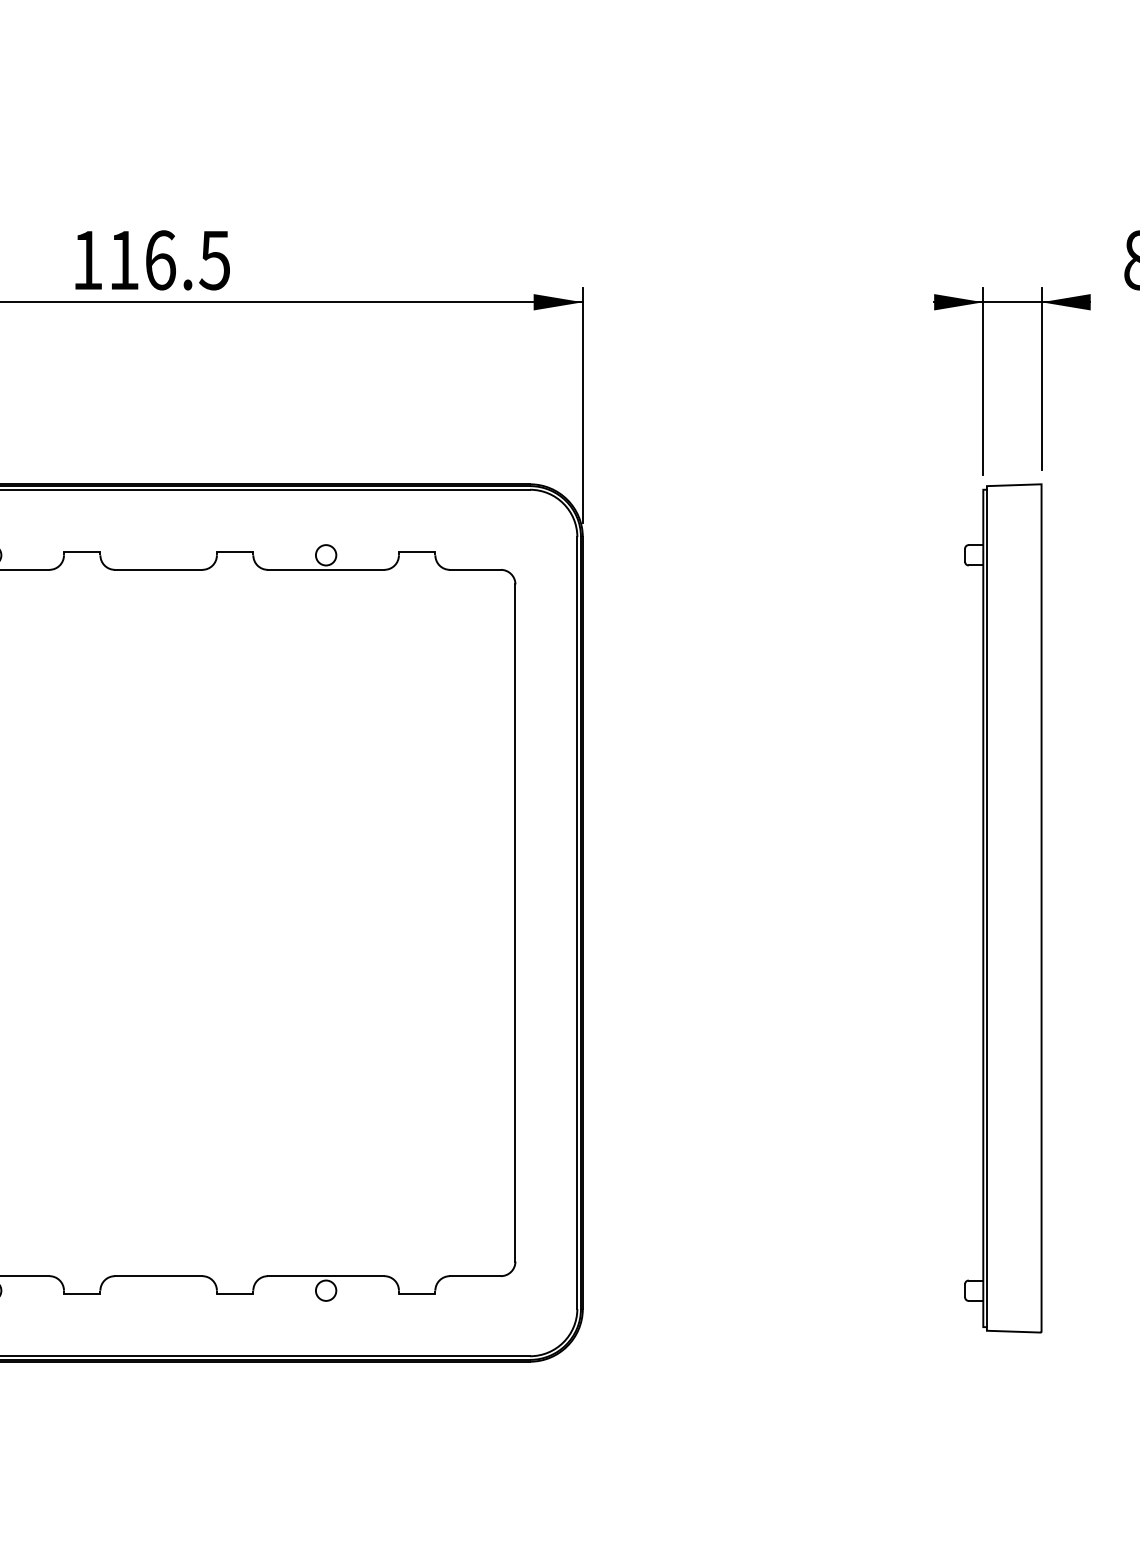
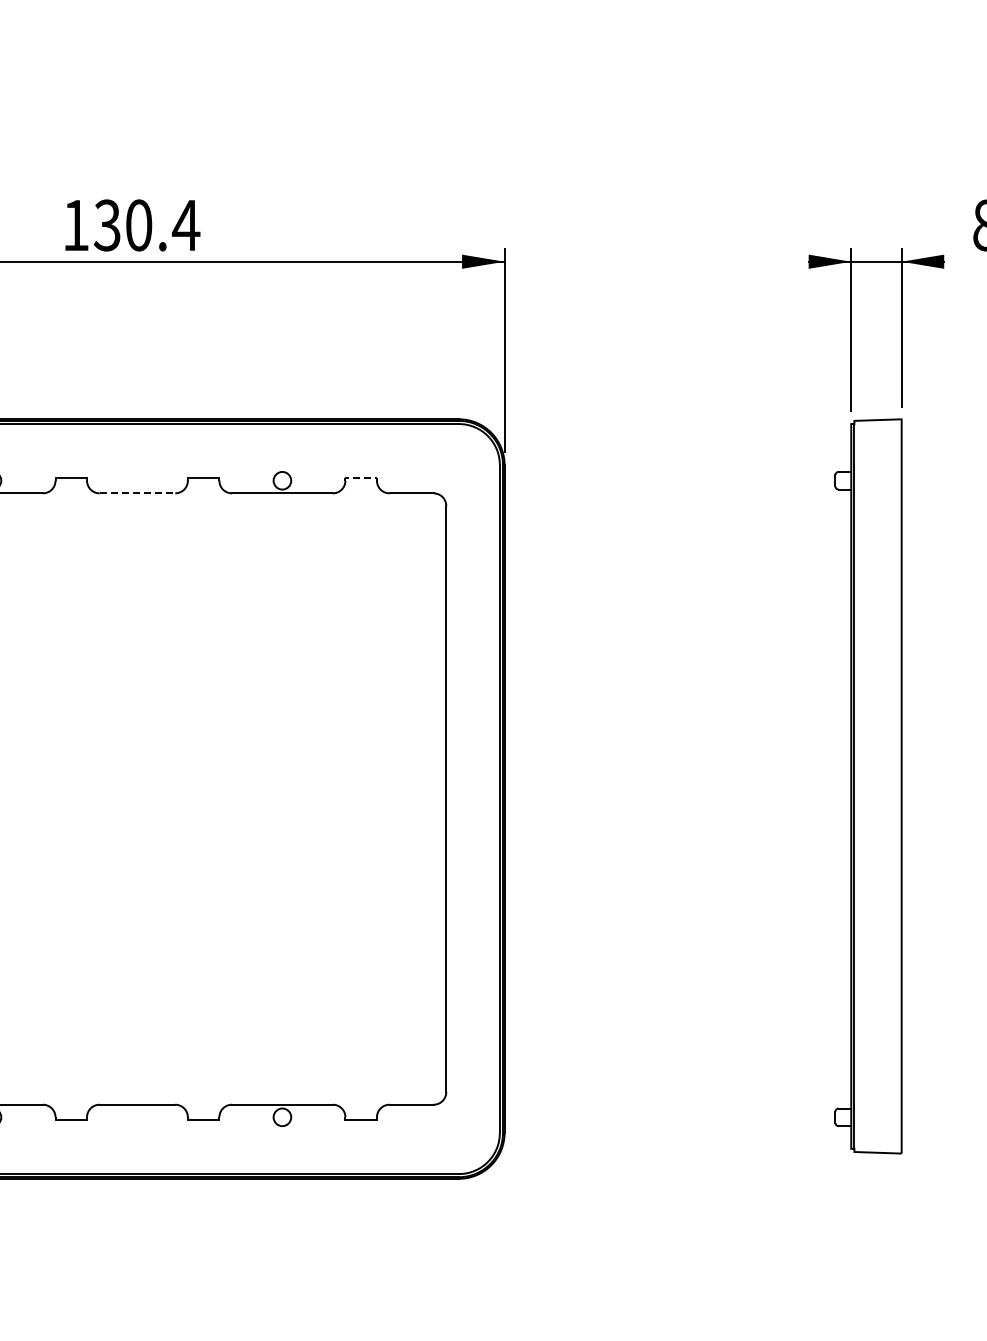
text: (169, 260) -> (146, 225), 116.5 -> 130.4
line: (417, 551) -> (361, 477), solid -> dashed
line: (158, 570) -> (137, 493), solid -> dashed

